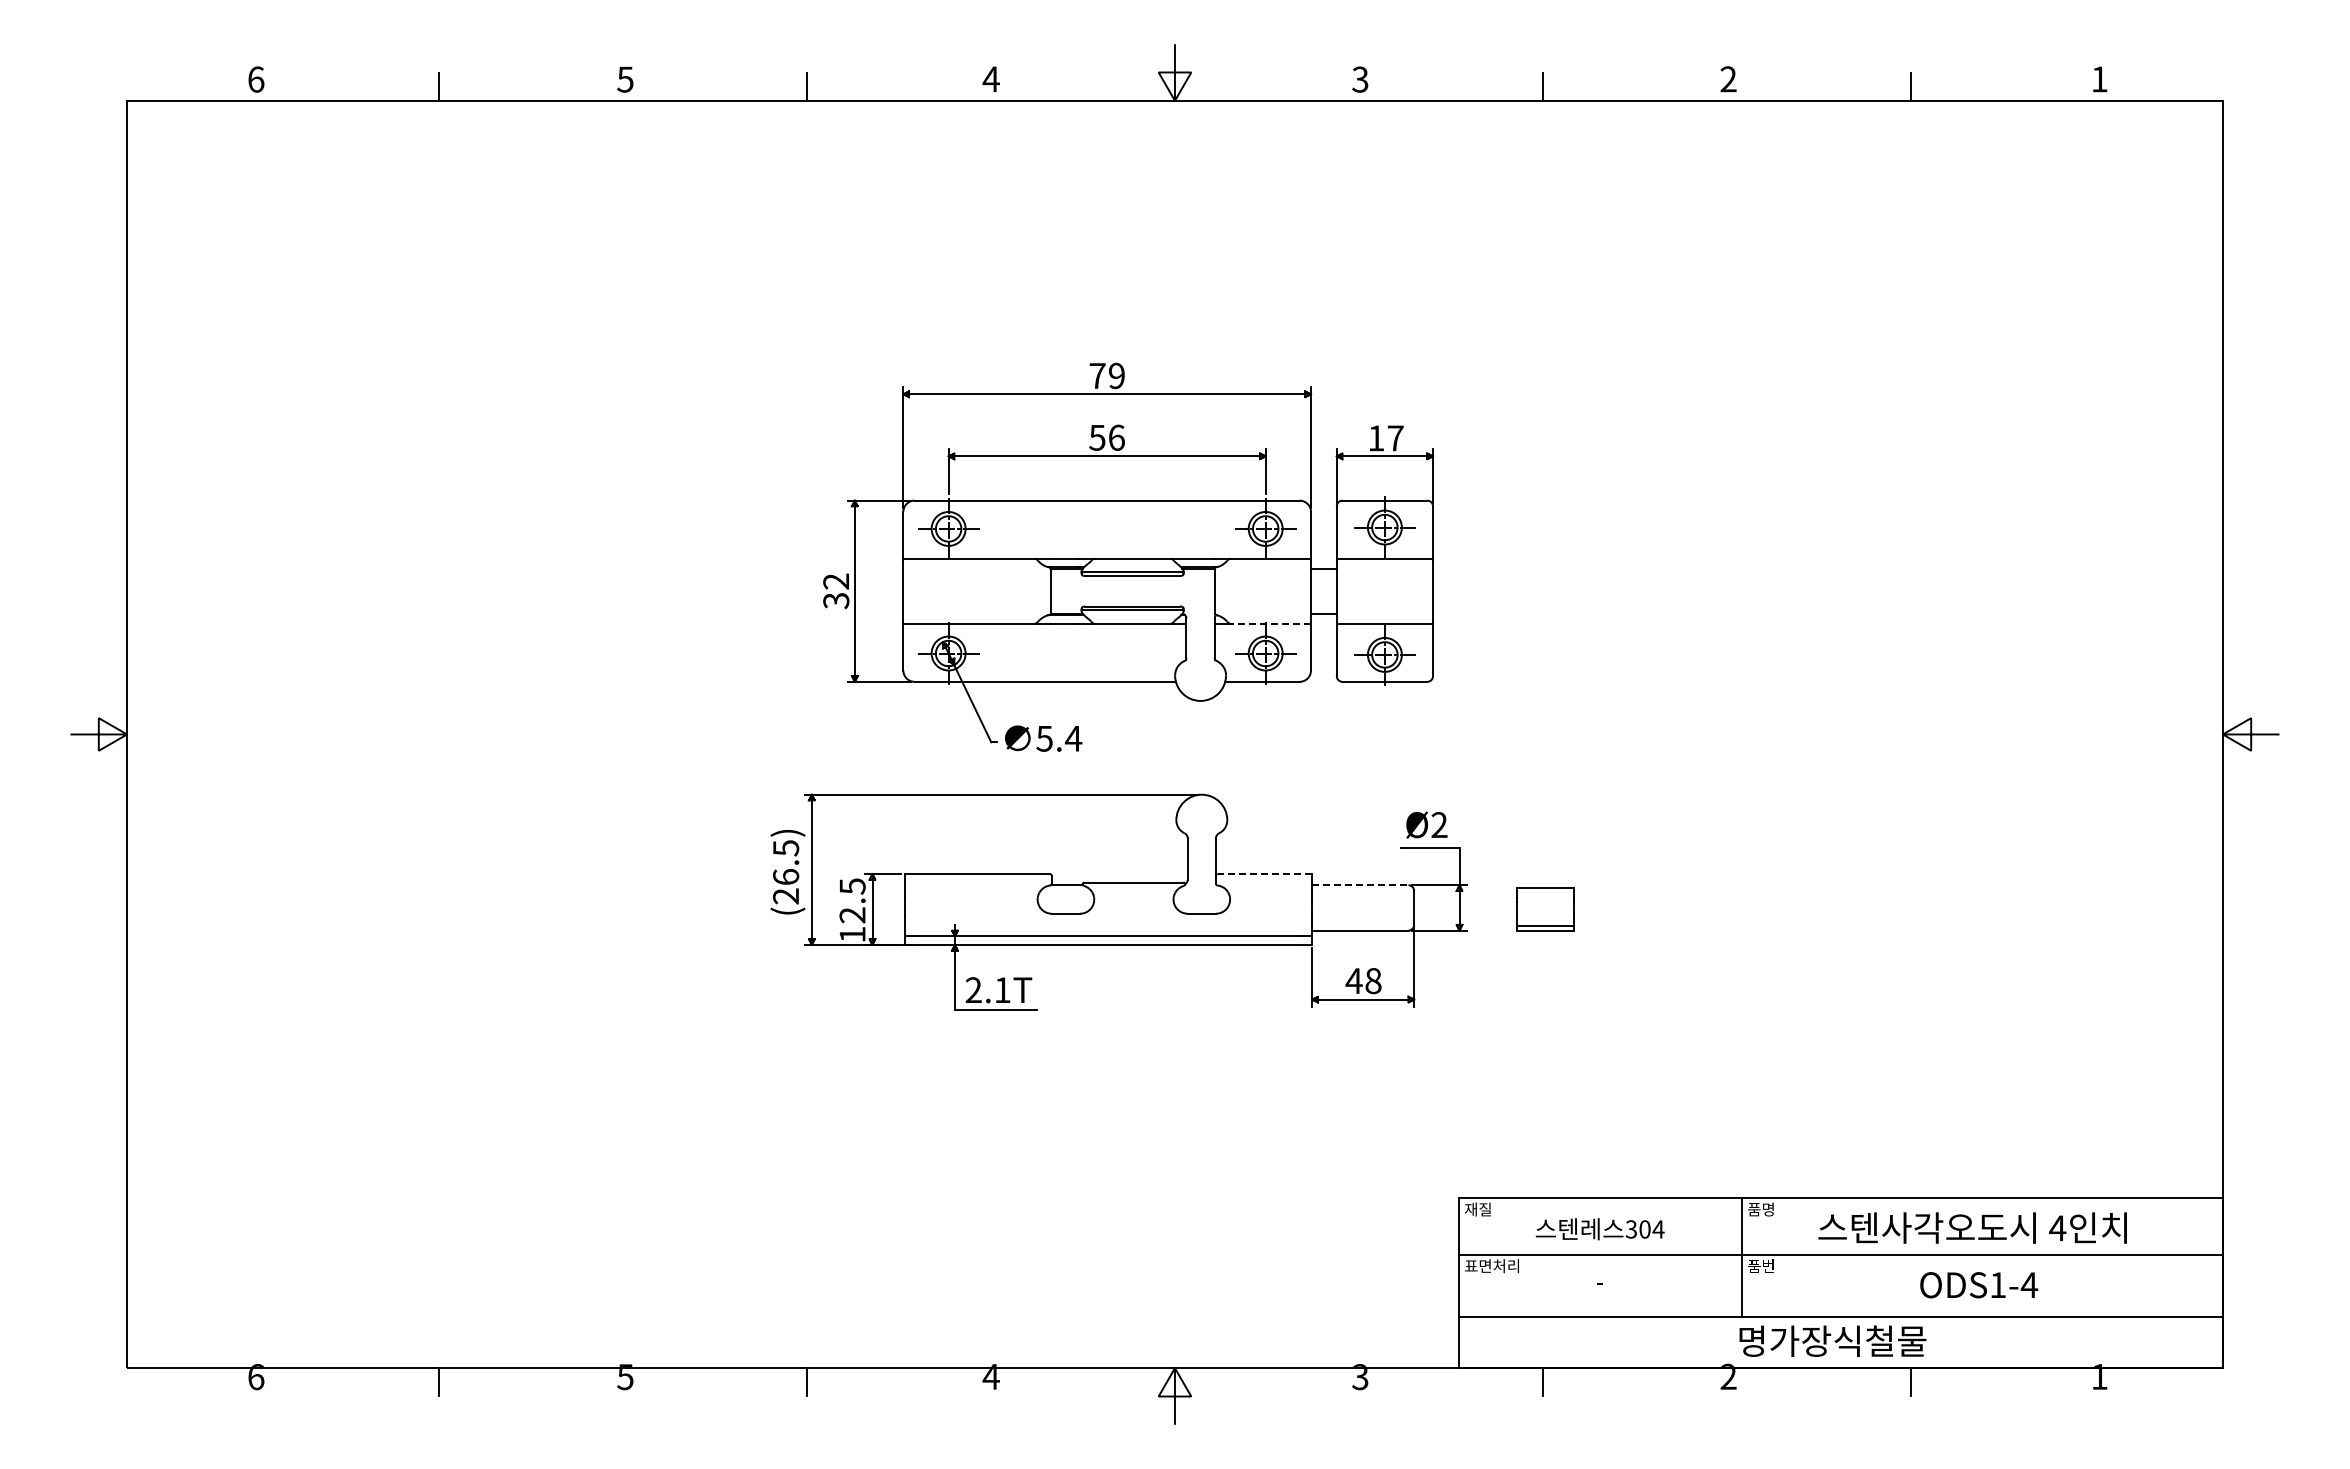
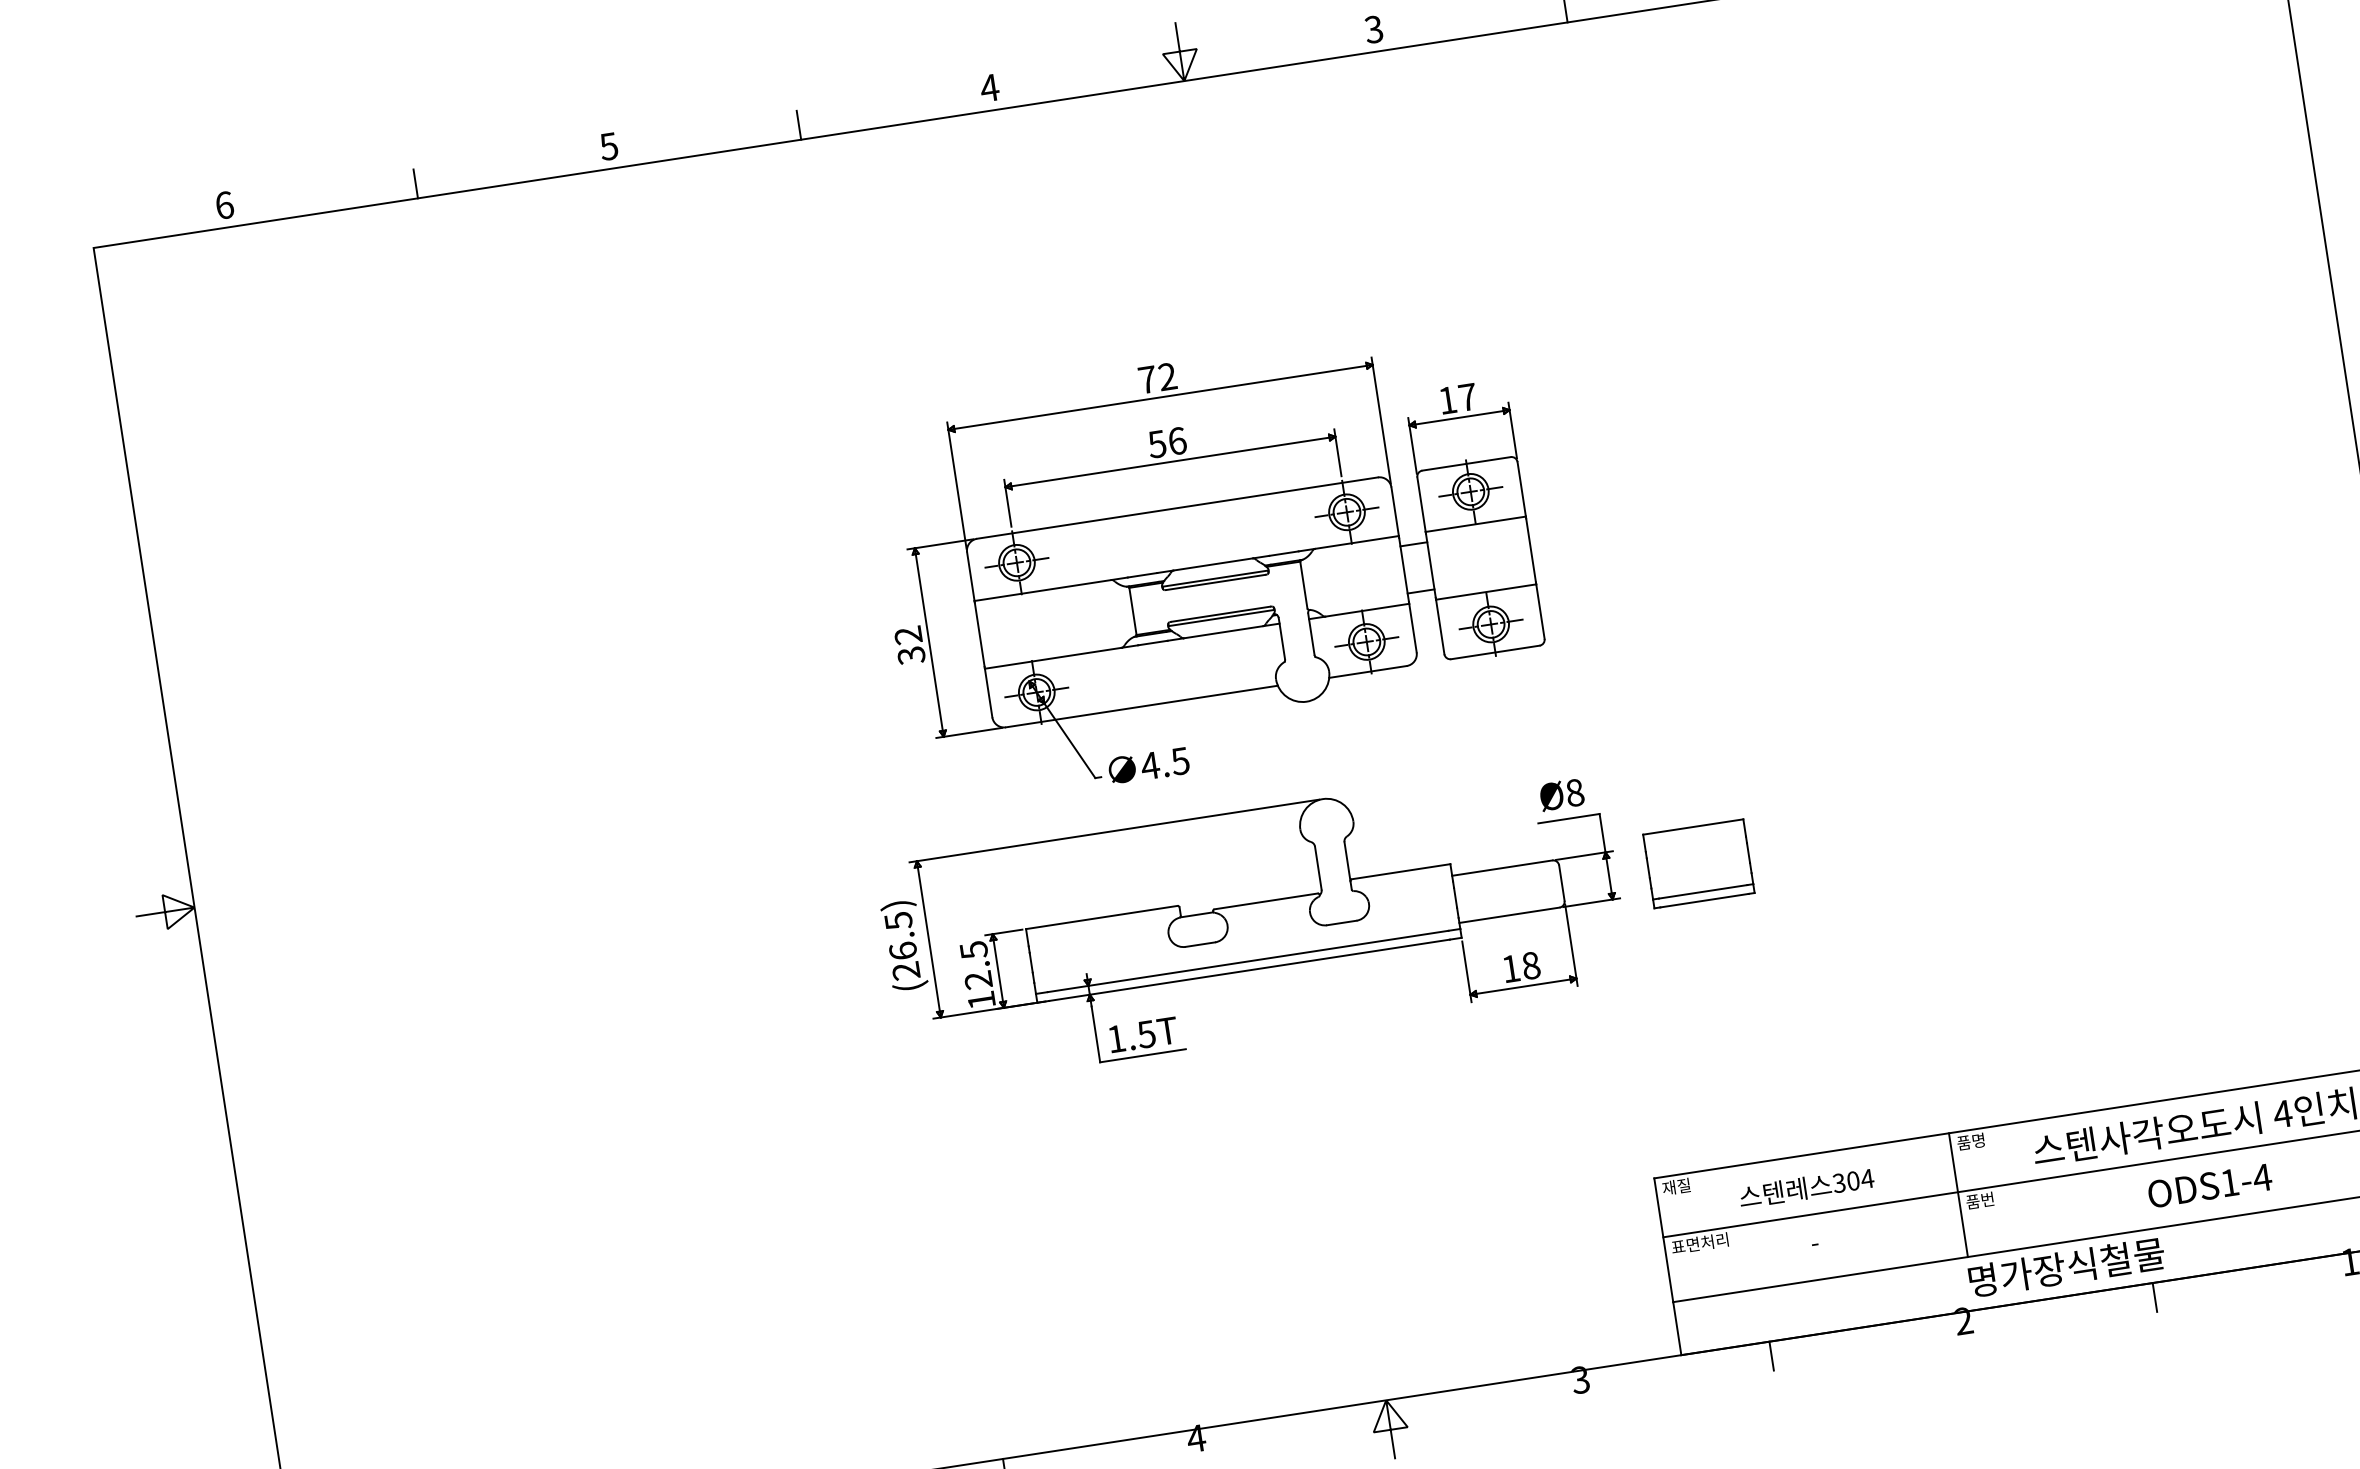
text: (1116, 376) -> (1167, 377), 79 -> 72
line: (1270, 623) -> (1367, 609), dashed -> solid
text: (1059, 738) -> (1165, 763), 5.4 -> 4.5
text: (1439, 825) -> (1575, 793), Ø2 -> Ø8
line: (1264, 874) -> (1400, 872), dashed -> solid
line: (1360, 885) -> (1502, 868), dashed -> solid
part: (1545, 909) -> (1698, 863), size x1.67
text: (1353, 980) -> (1510, 968), 48 -> 18
text: (987, 990) -> (1130, 1037), 2.1T -> 1.5T

